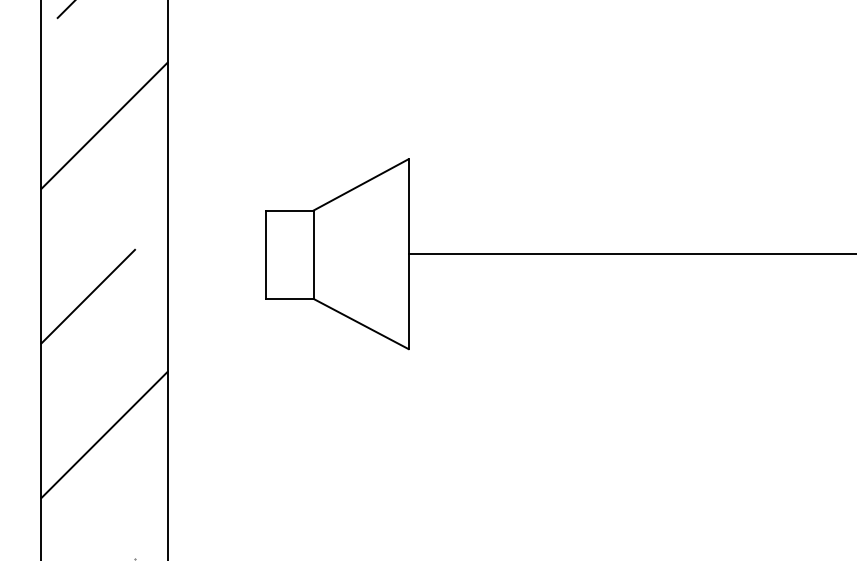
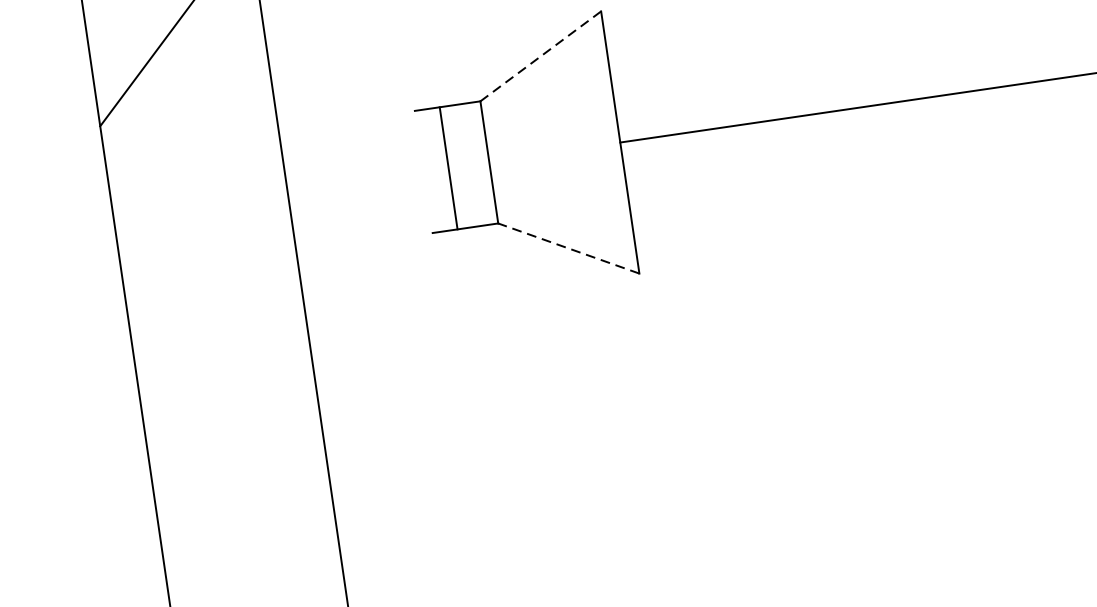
line: (361, 184) -> (541, 55), solid -> dashed
line: (266, 254) -> (448, 167), moved
line: (88, 296) -> (186, 265), removed
line: (361, 324) -> (569, 249), solid -> dashed
line: (104, 434) -> (236, 452), removed

